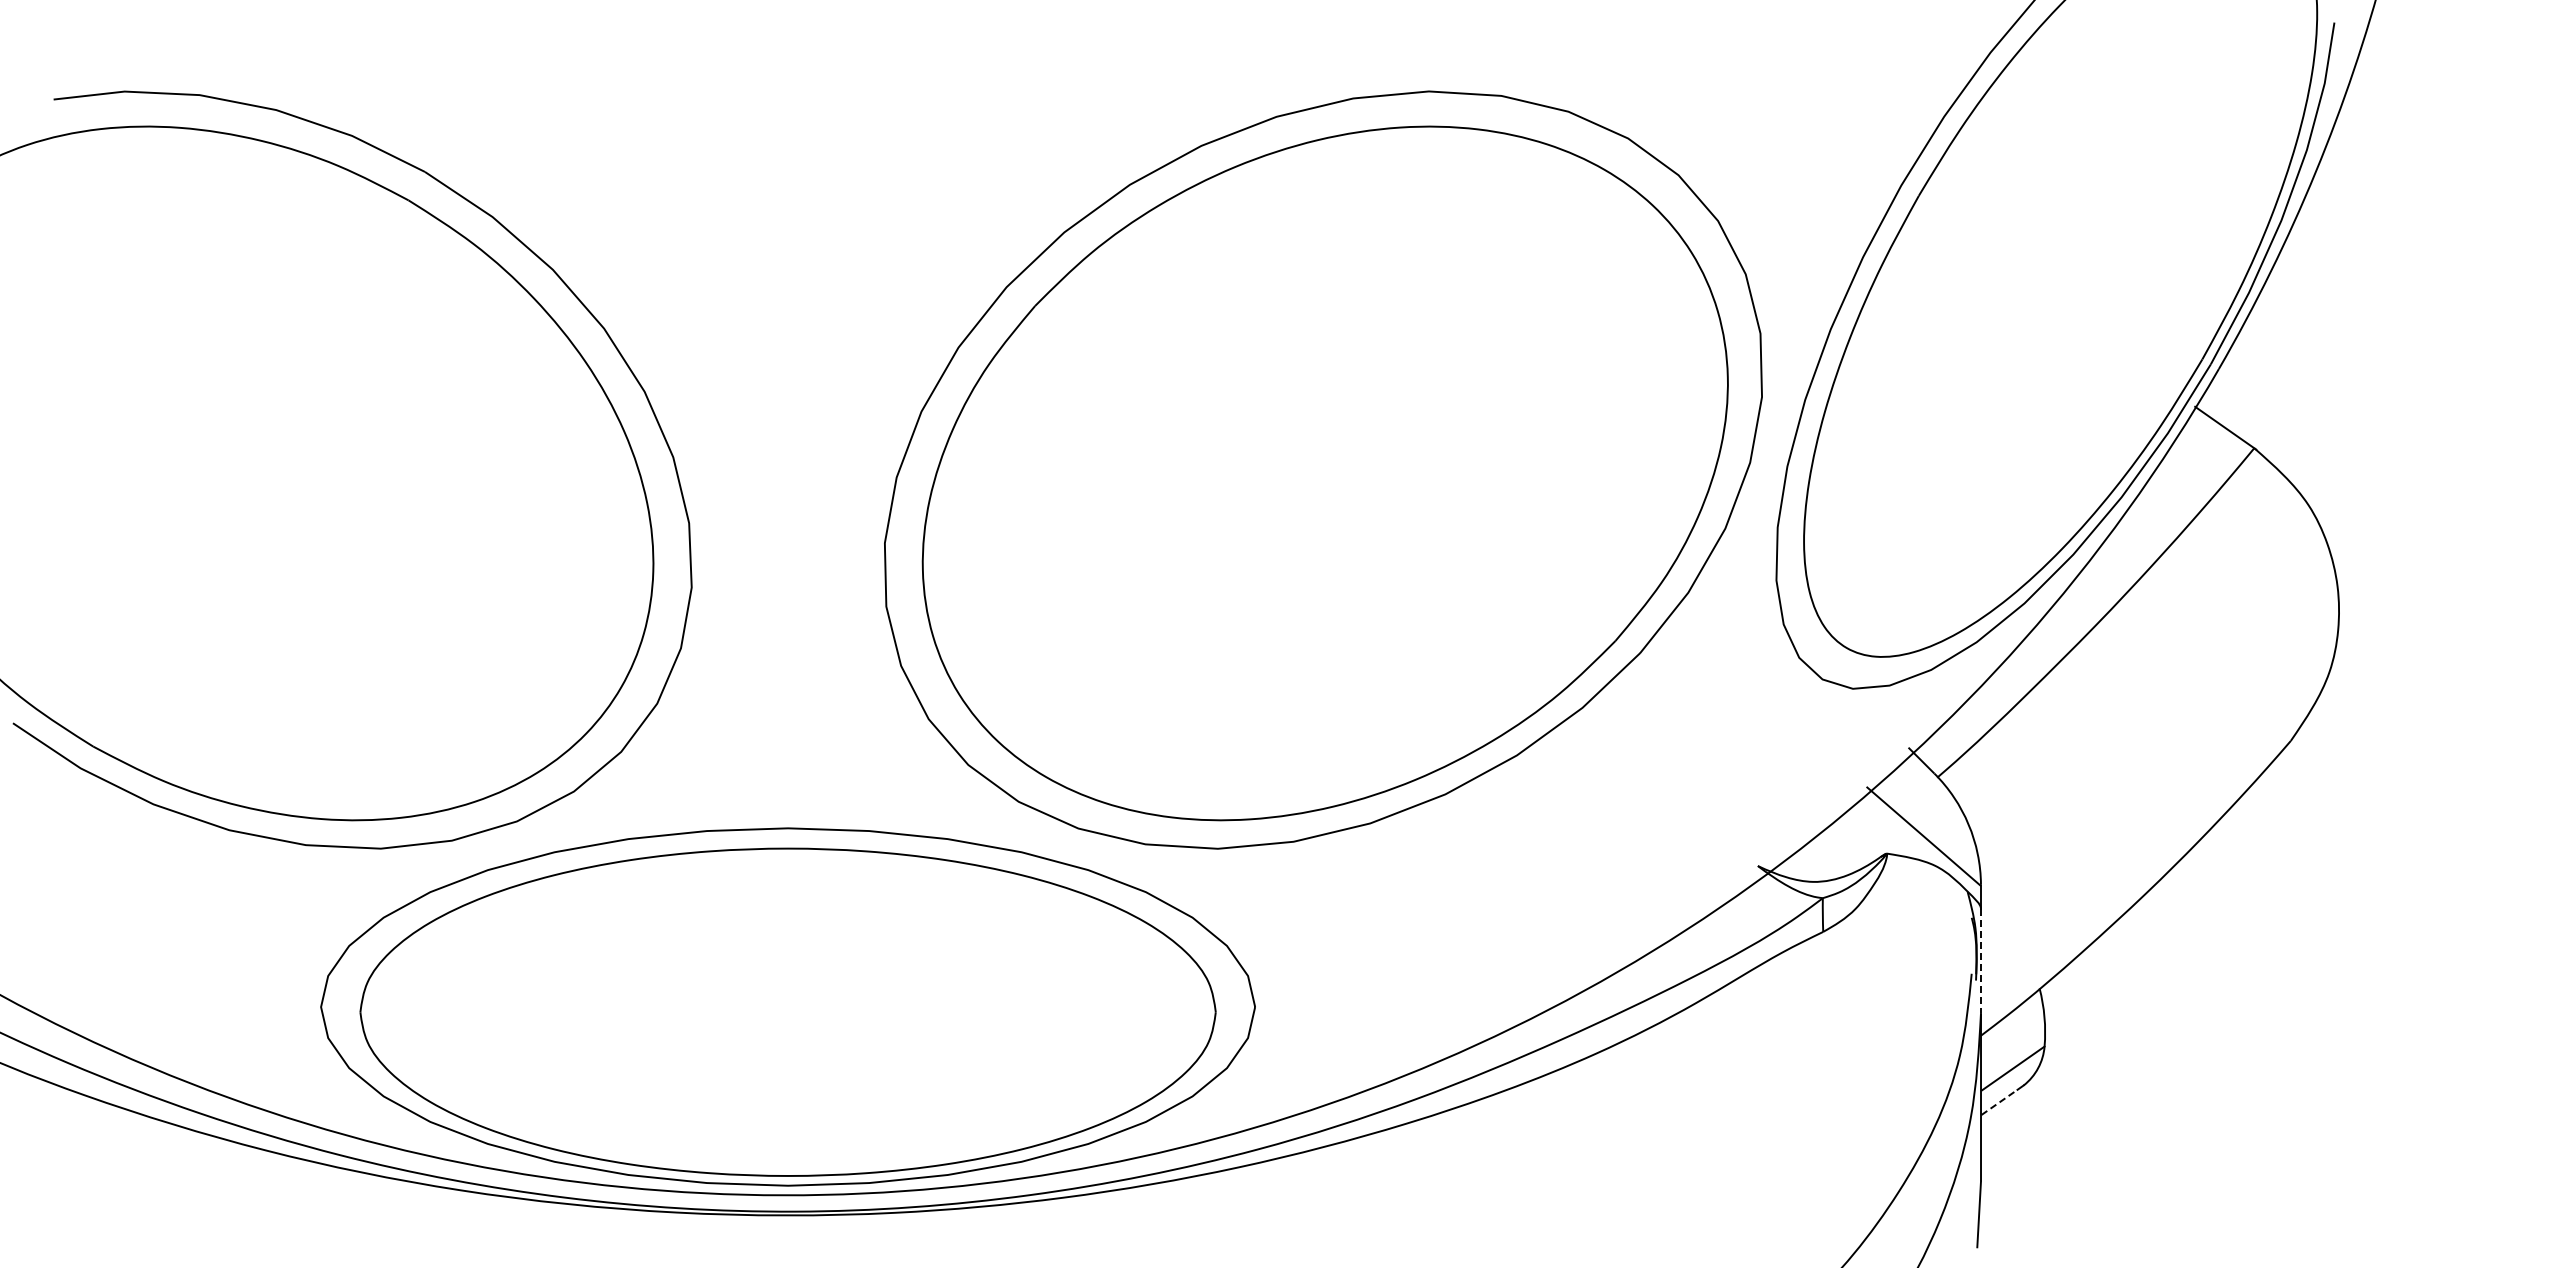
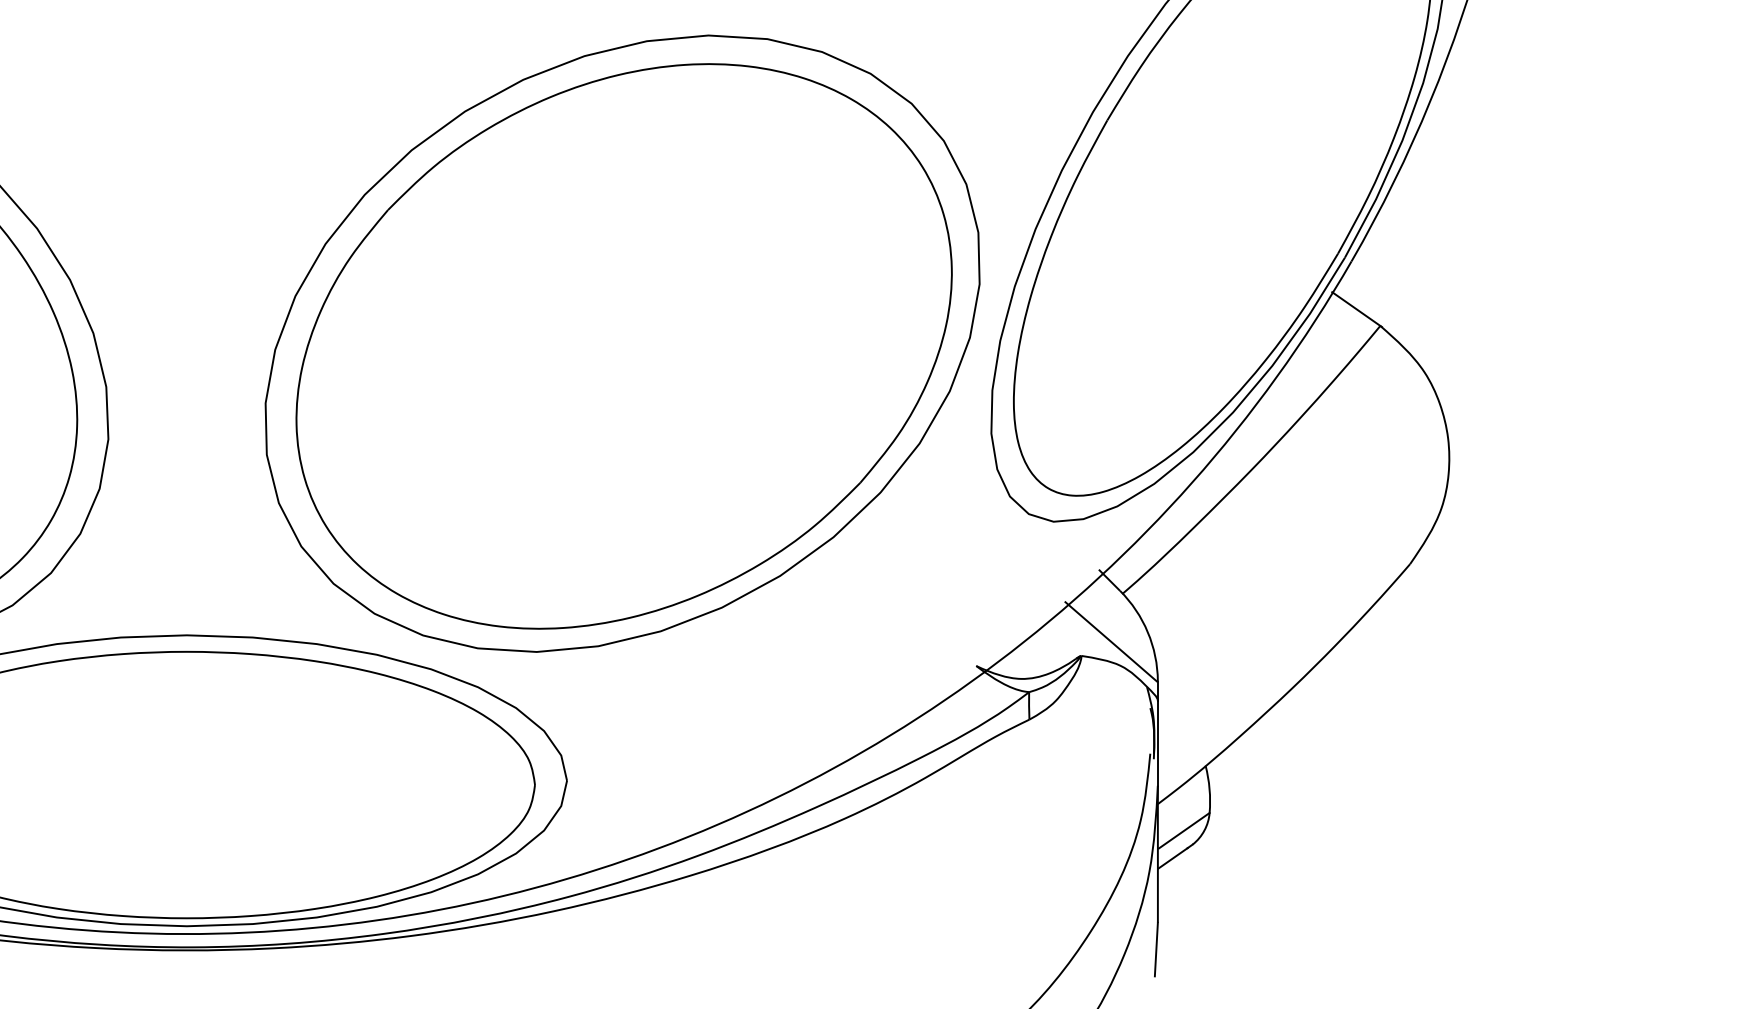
line: (1981, 961) -> (1158, 743), dashed -> solid
line: (1999, 1102) -> (1172, 858), dashed -> solid

